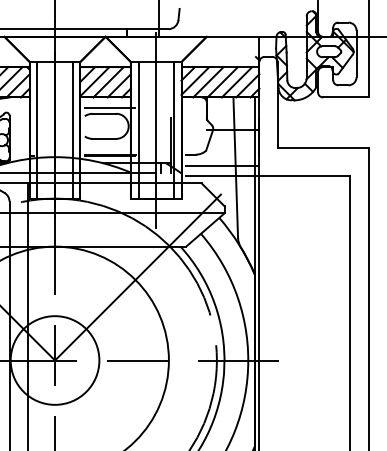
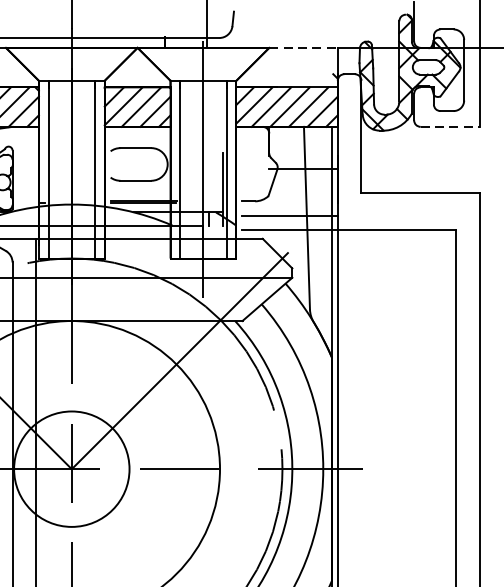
line: (233, 36) -> (304, 47), solid -> dashed
line: (345, 97) -> (449, 126), solid -> dashed
line: (109, 107) -> (142, 139), removed

